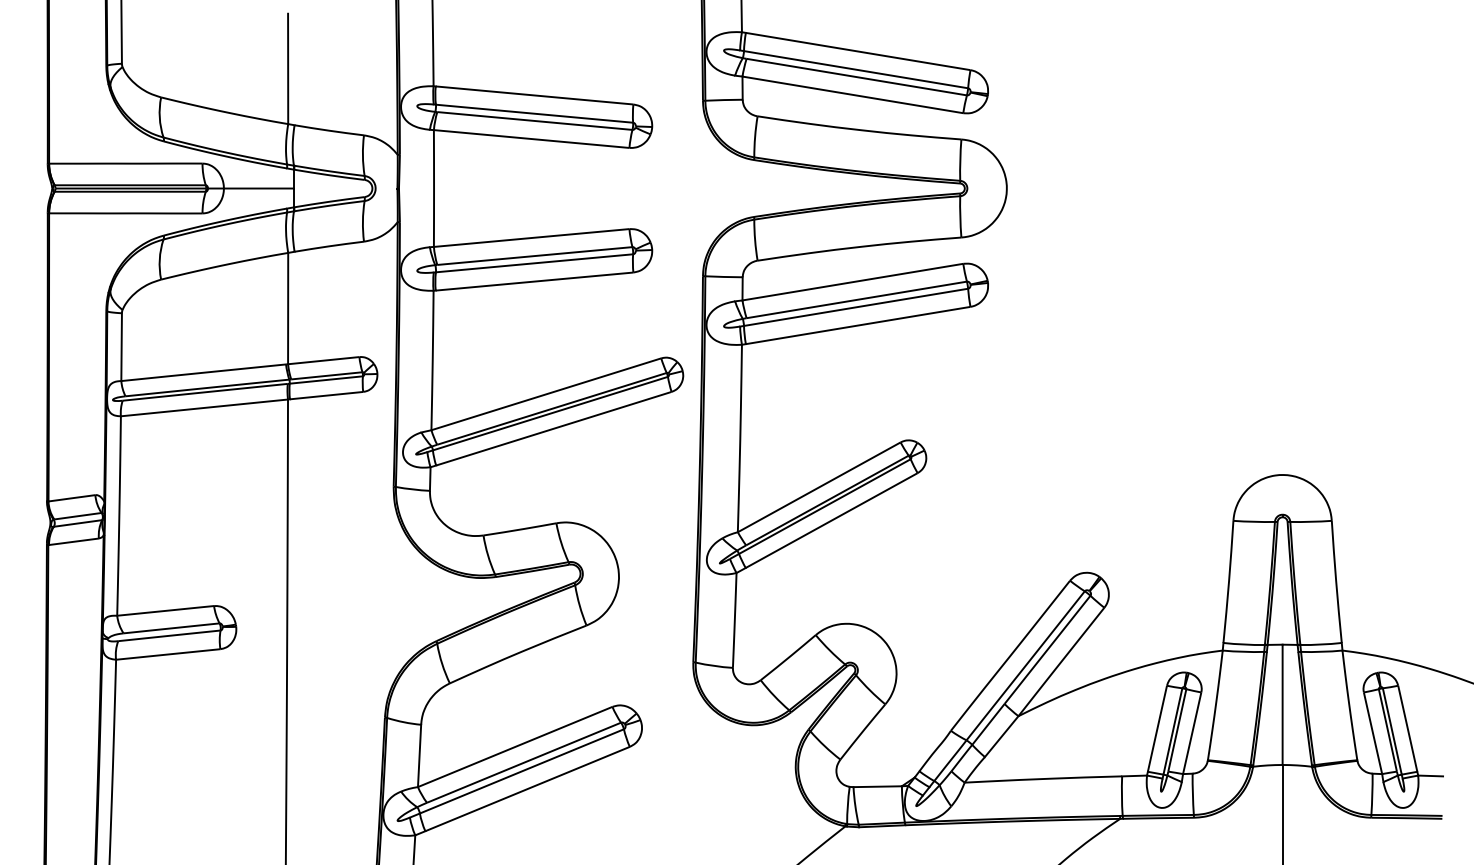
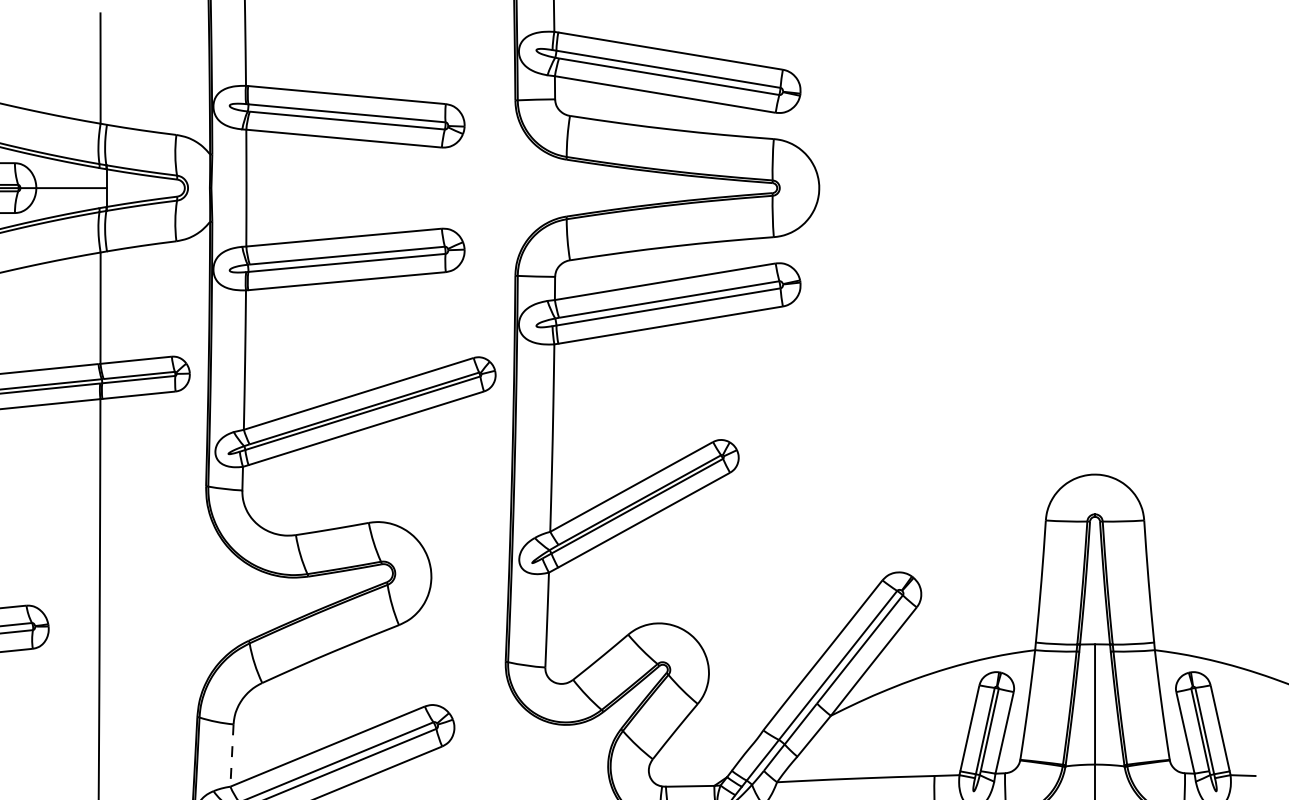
line: (419, 756) -> (231, 756), solid -> dashed

